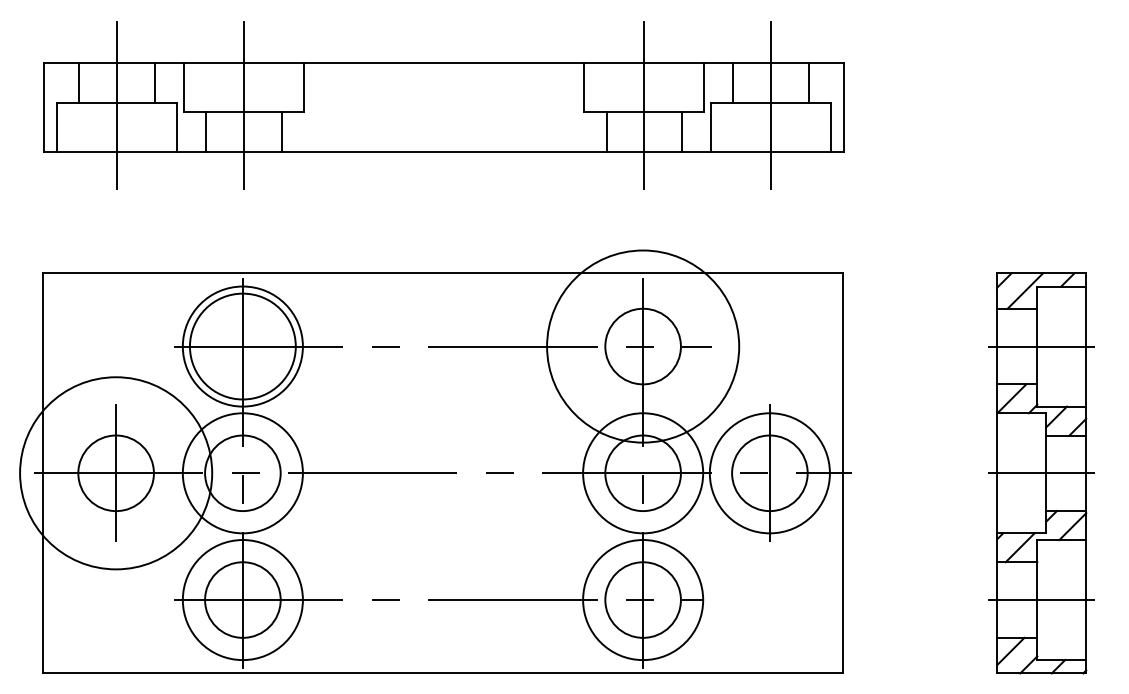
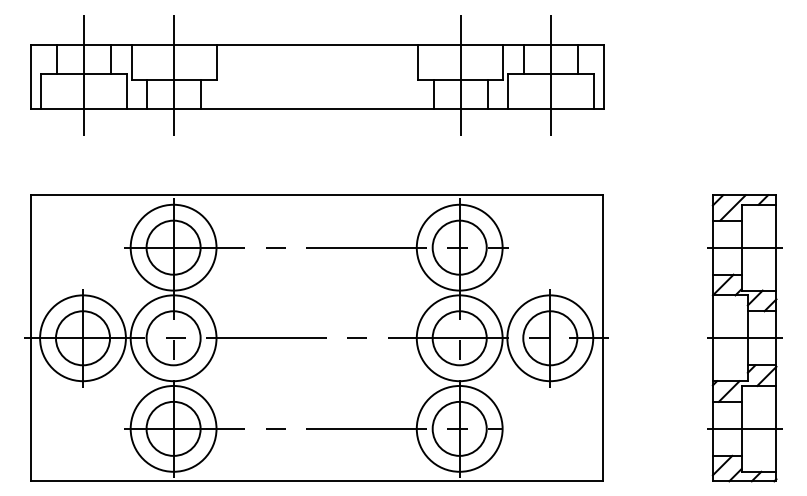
circle: (242, 346) -> (173, 247), size x0.71
circle: (643, 346) -> (459, 247), size x0.62
circle: (116, 473) -> (83, 338), size x0.62

